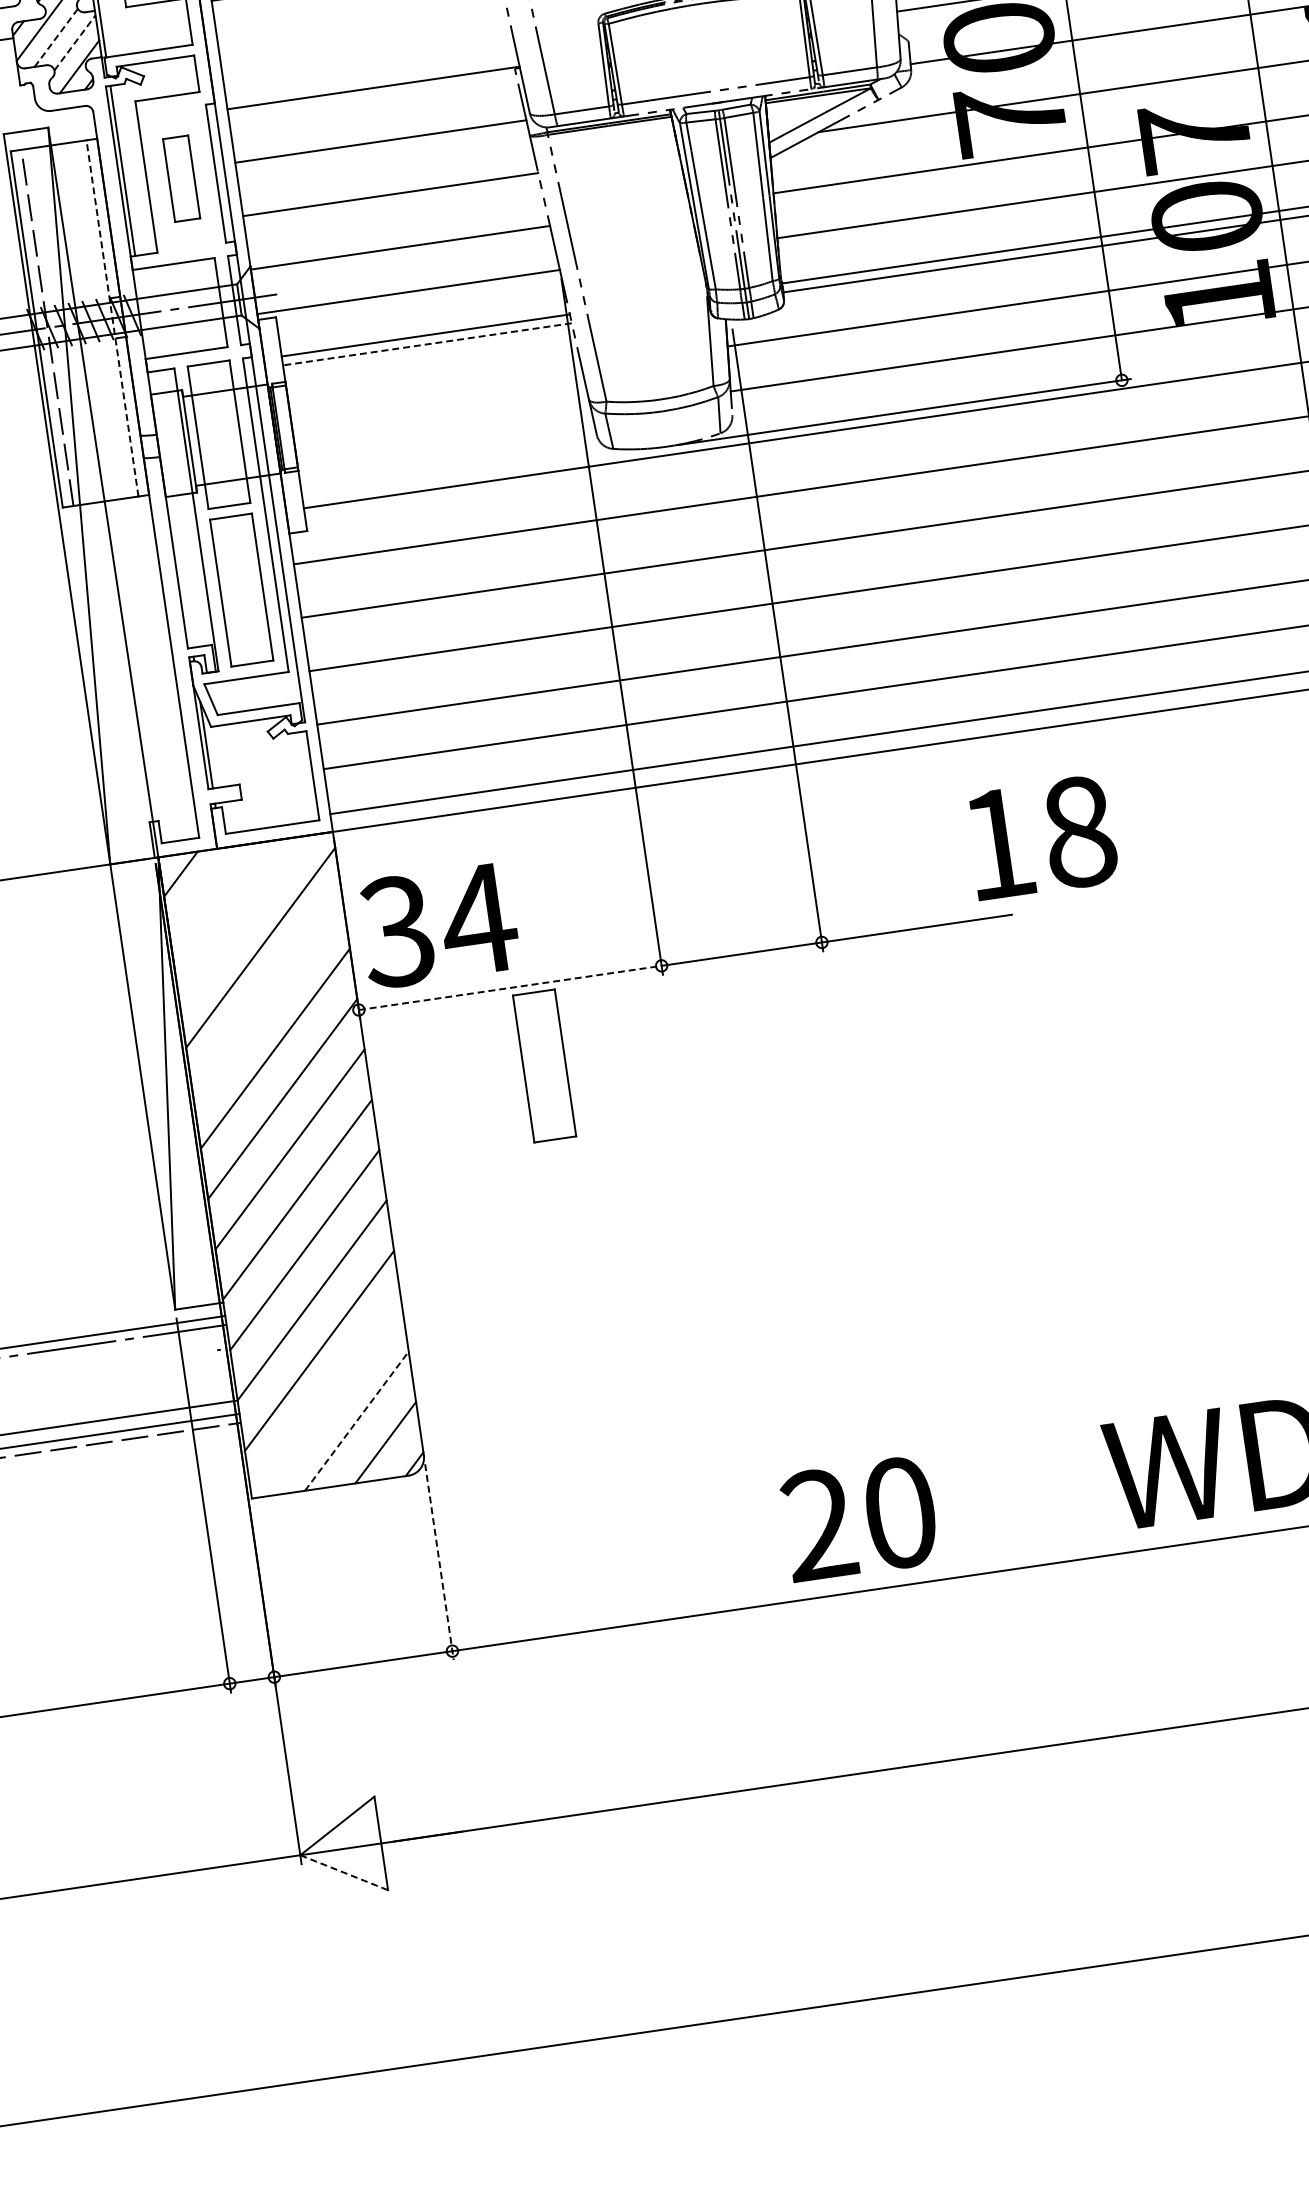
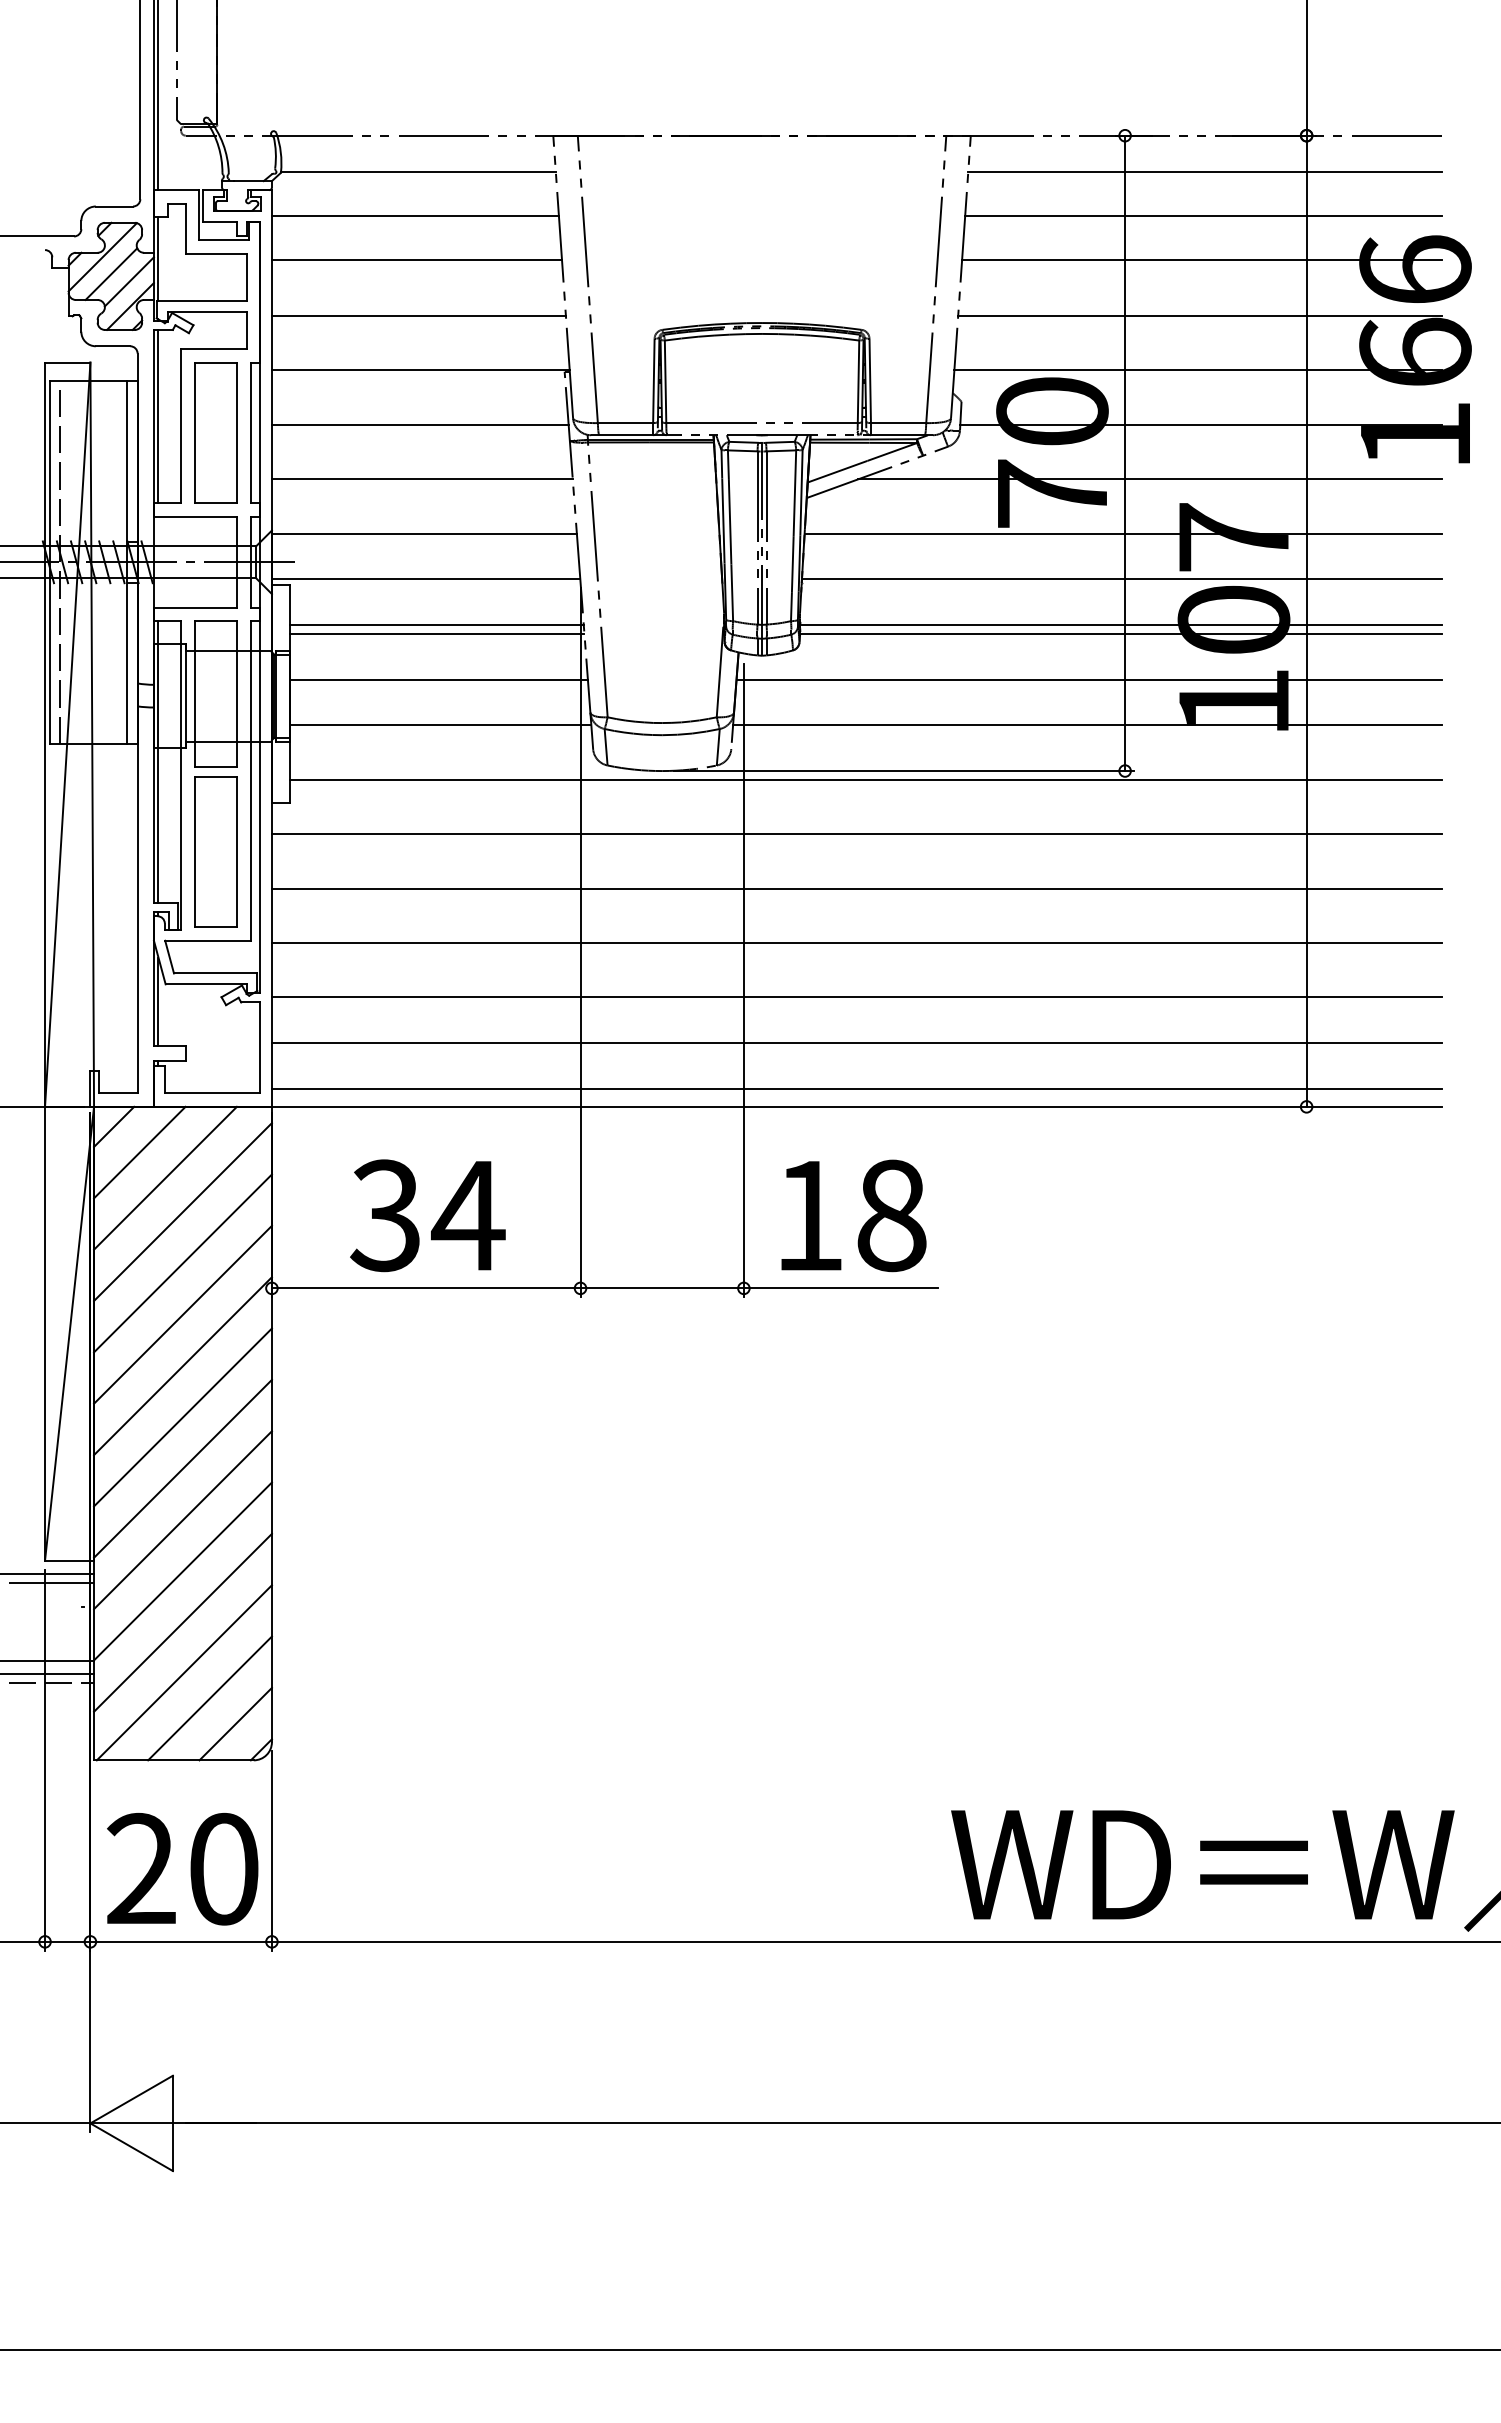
line: (363, 34) -> (418, 315), added
line: (56, 38) -> (111, 274), dashed -> solid
line: (75, 42) -> (129, 281), dashed -> solid
part: (181, 178) -> (215, 432), size x1.67
line: (112, 318) -> (126, 562), dashed -> solid
line: (426, 344) -> (436, 634), dashed -> solid
line: (435, 388) -> (438, 679), added
line: (443, 433) -> (440, 725), added
line: (172, 509) -> (158, 761), added
text: (1041, 837) -> (853, 1215), moved
line: (209, 895) -> (139, 1152), added
line: (238, 916) -> (165, 1177), added
text: (438, 925) -> (427, 1215), moved
line: (510, 988) -> (426, 1288), dashed -> solid
line: (267, 998) -> (182, 1263), added
part: (543, 1065) -> (448, 1370), removed
line: (327, 1399) -> (183, 1672), added
line: (357, 1421) -> (210, 1698), dashed -> solid
text: (859, 1519) -> (182, 1869), moved
line: (439, 1562) -> (271, 1851), dashed -> solid
line: (344, 1873) -> (131, 2147), dashed -> solid

